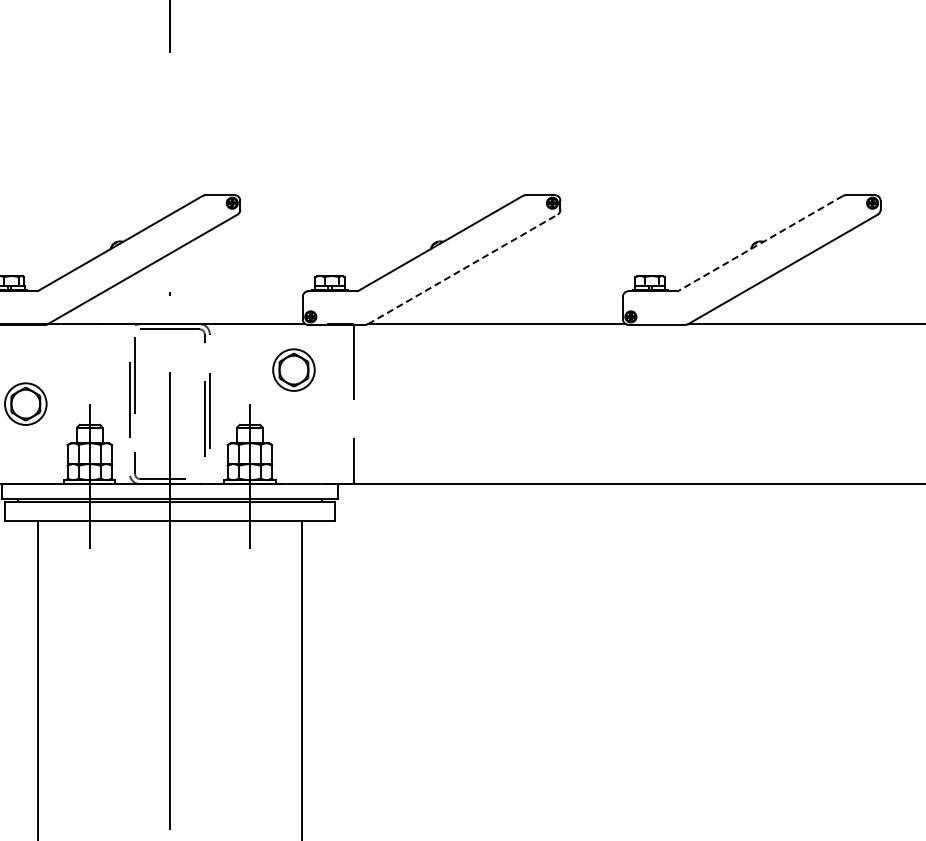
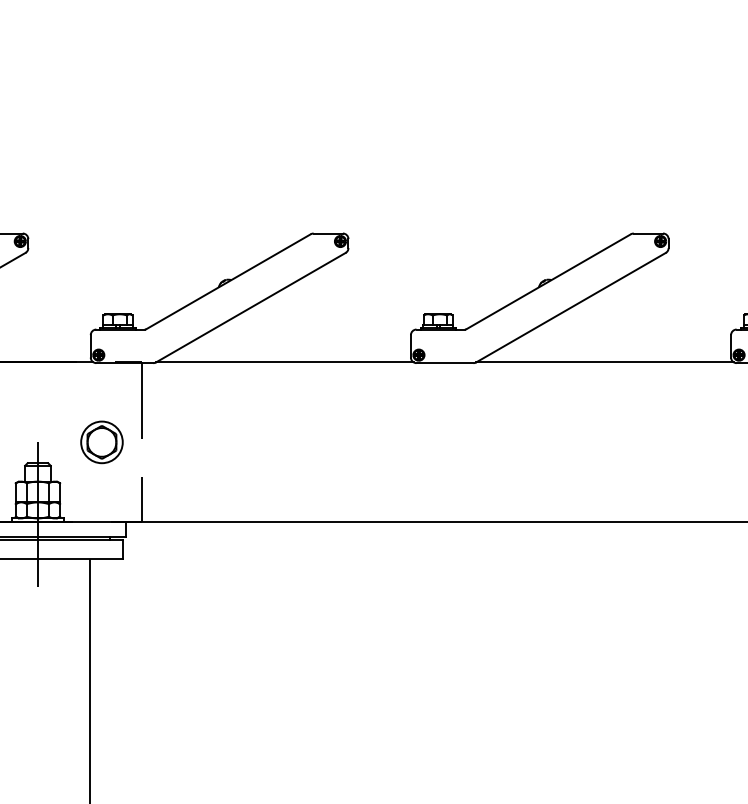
line: (760, 243) -> (548, 281), dashed -> solid
line: (463, 269) -> (251, 307), dashed -> solid
part: (293, 369) -> (101, 441), moved

